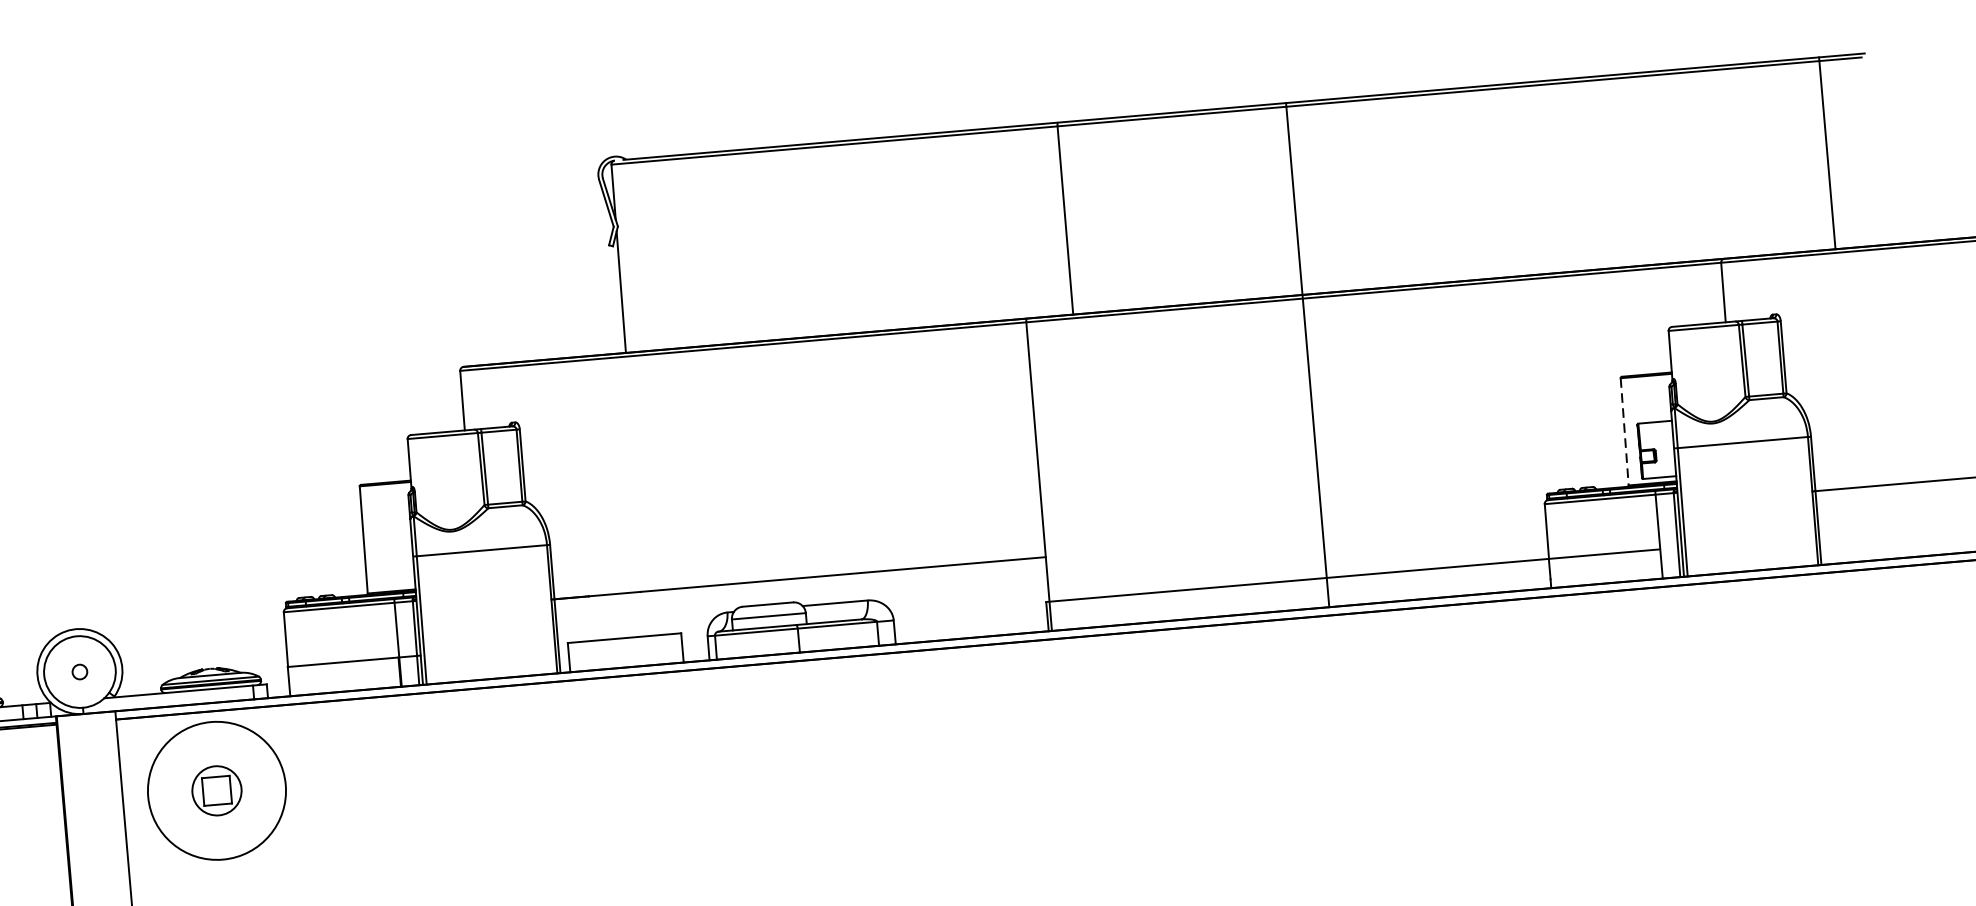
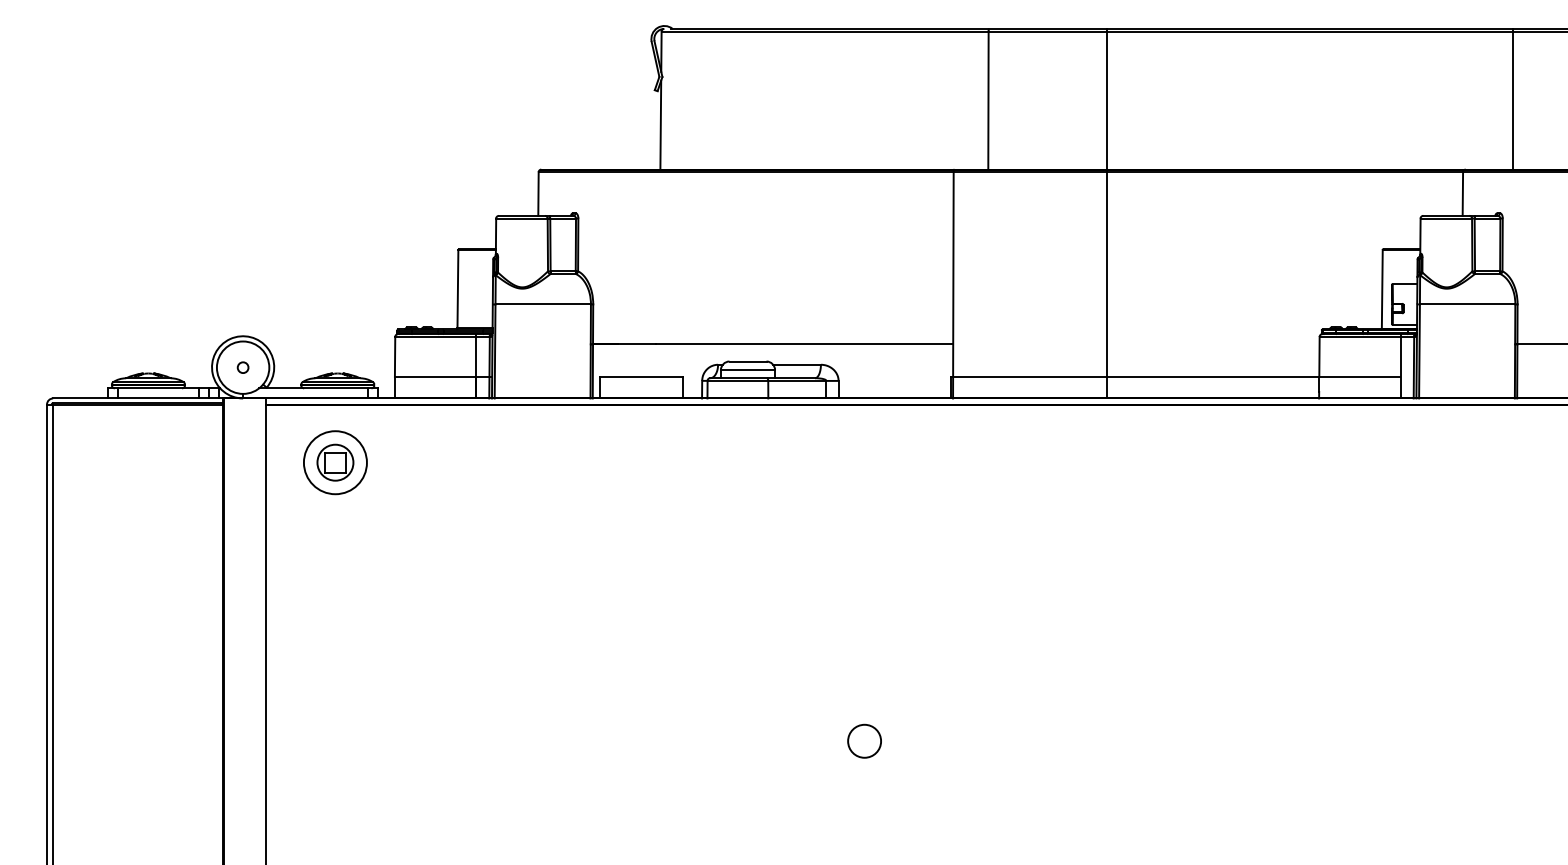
line: (1827, 152) -> (1513, 98), moved
line: (1307, 354) -> (1107, 213), moved
line: (1624, 432) -> (1382, 289), dashed -> solid
circle: (215, 790) -> (334, 462), size x0.62

